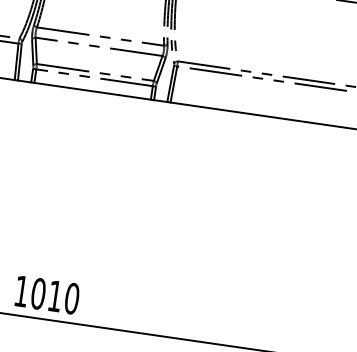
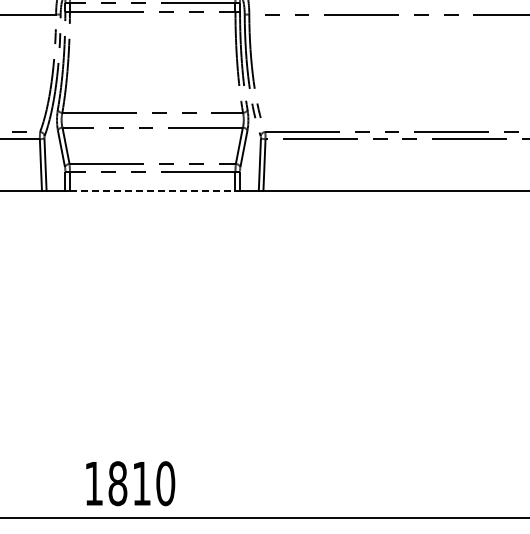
line: (92, 91) -> (152, 190), solid -> dashed
text: (38, 293) -> (117, 483), 1010 -> 1810

